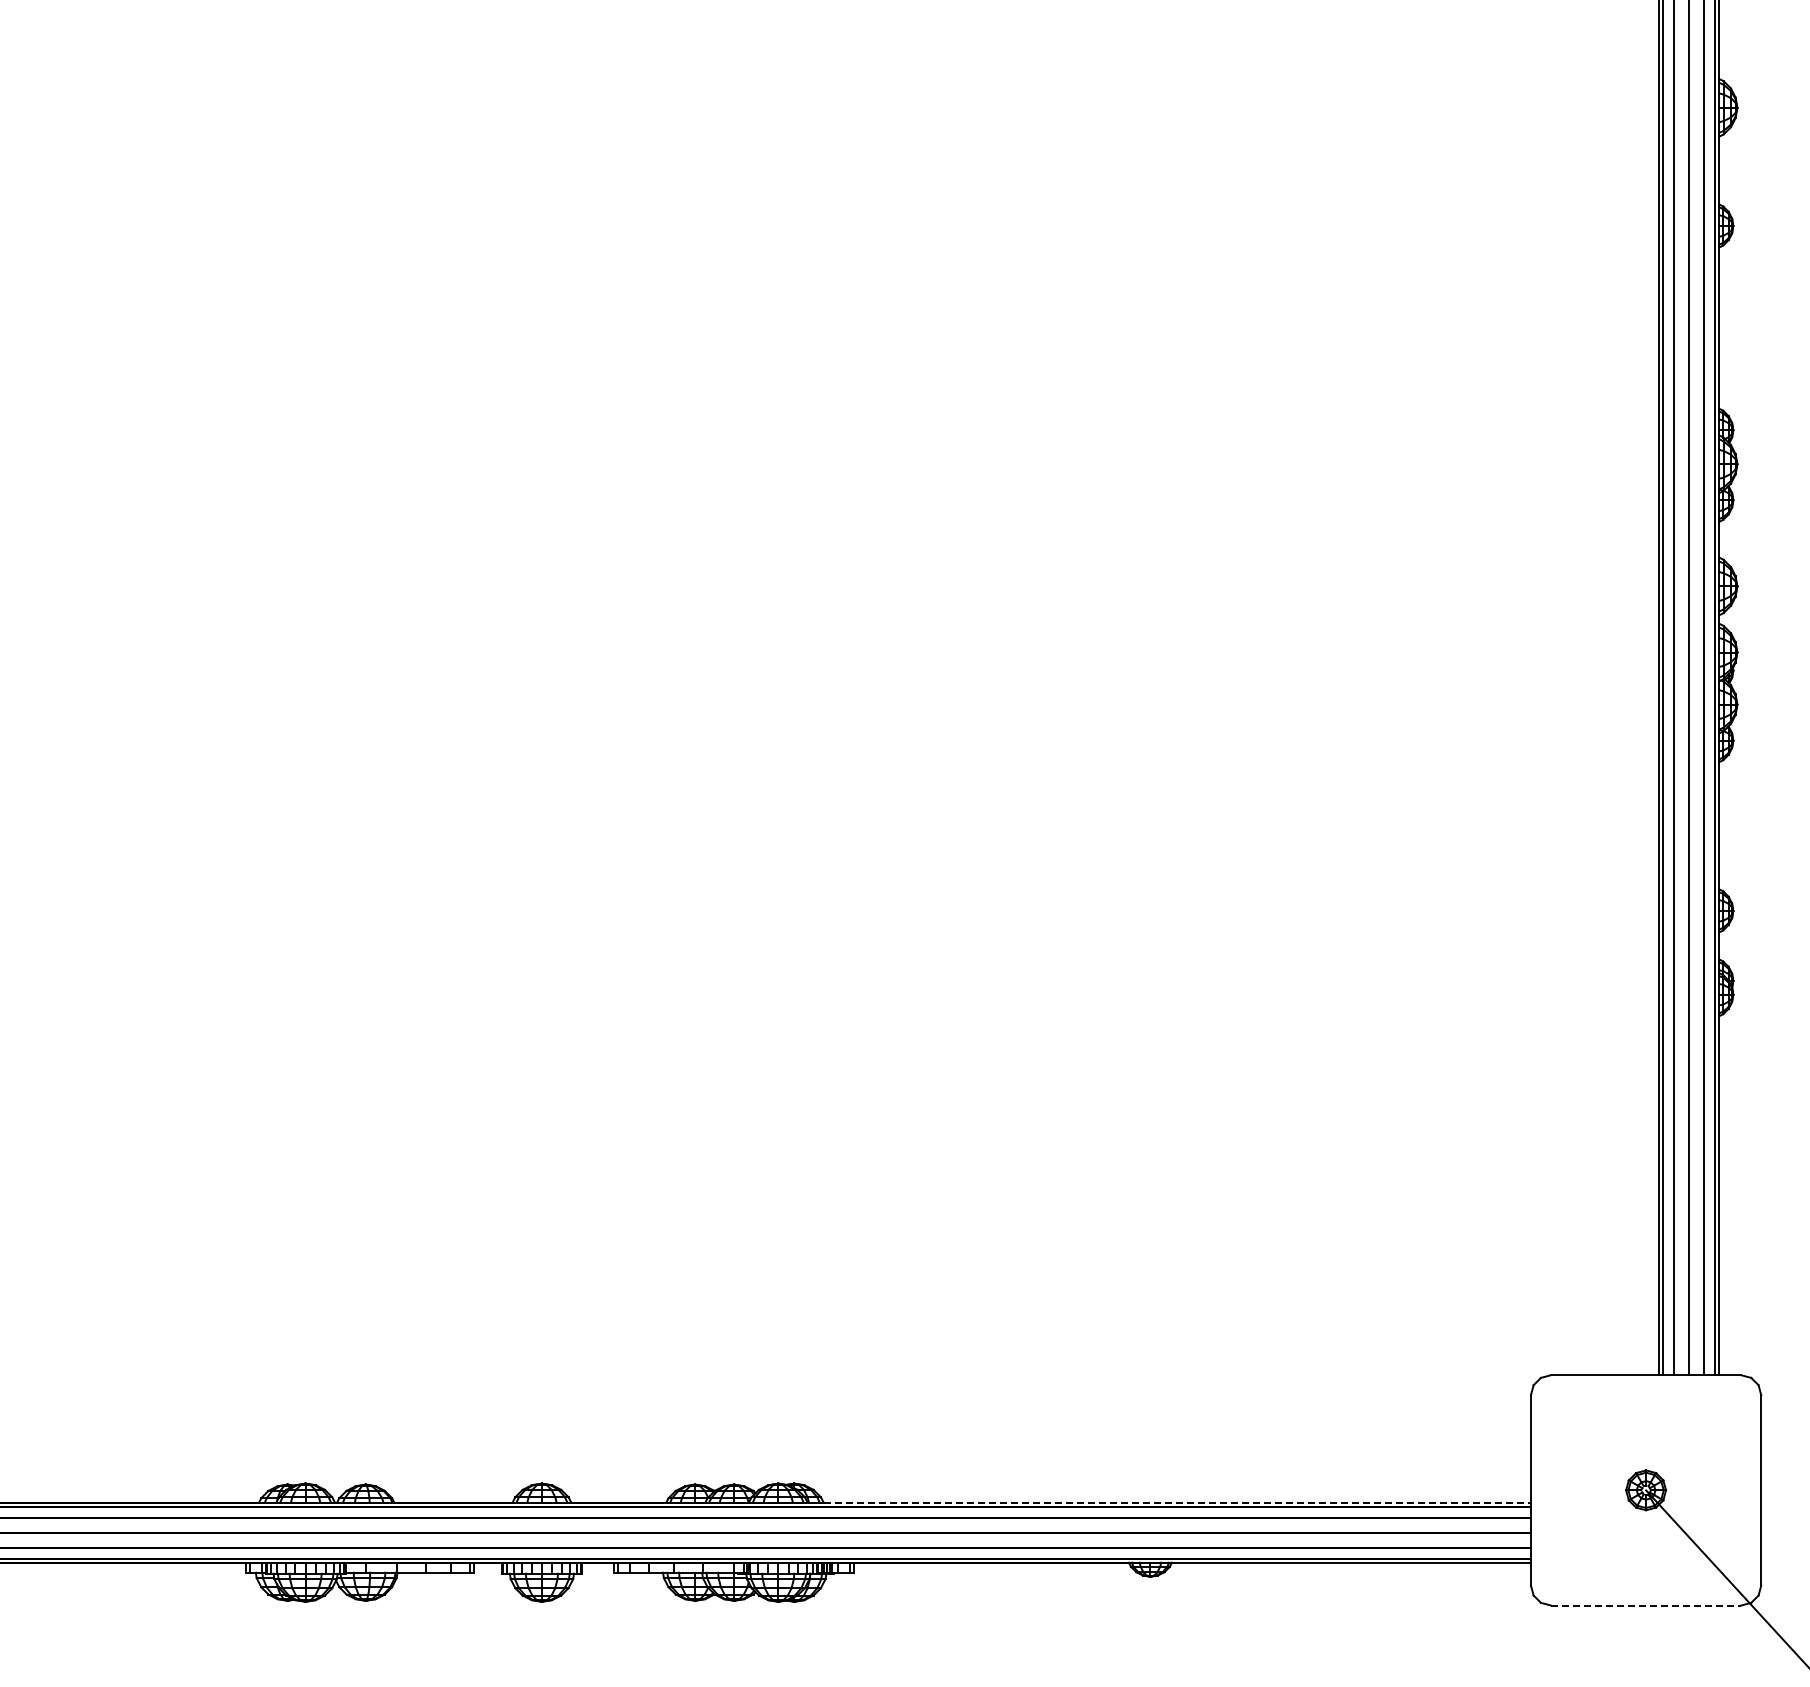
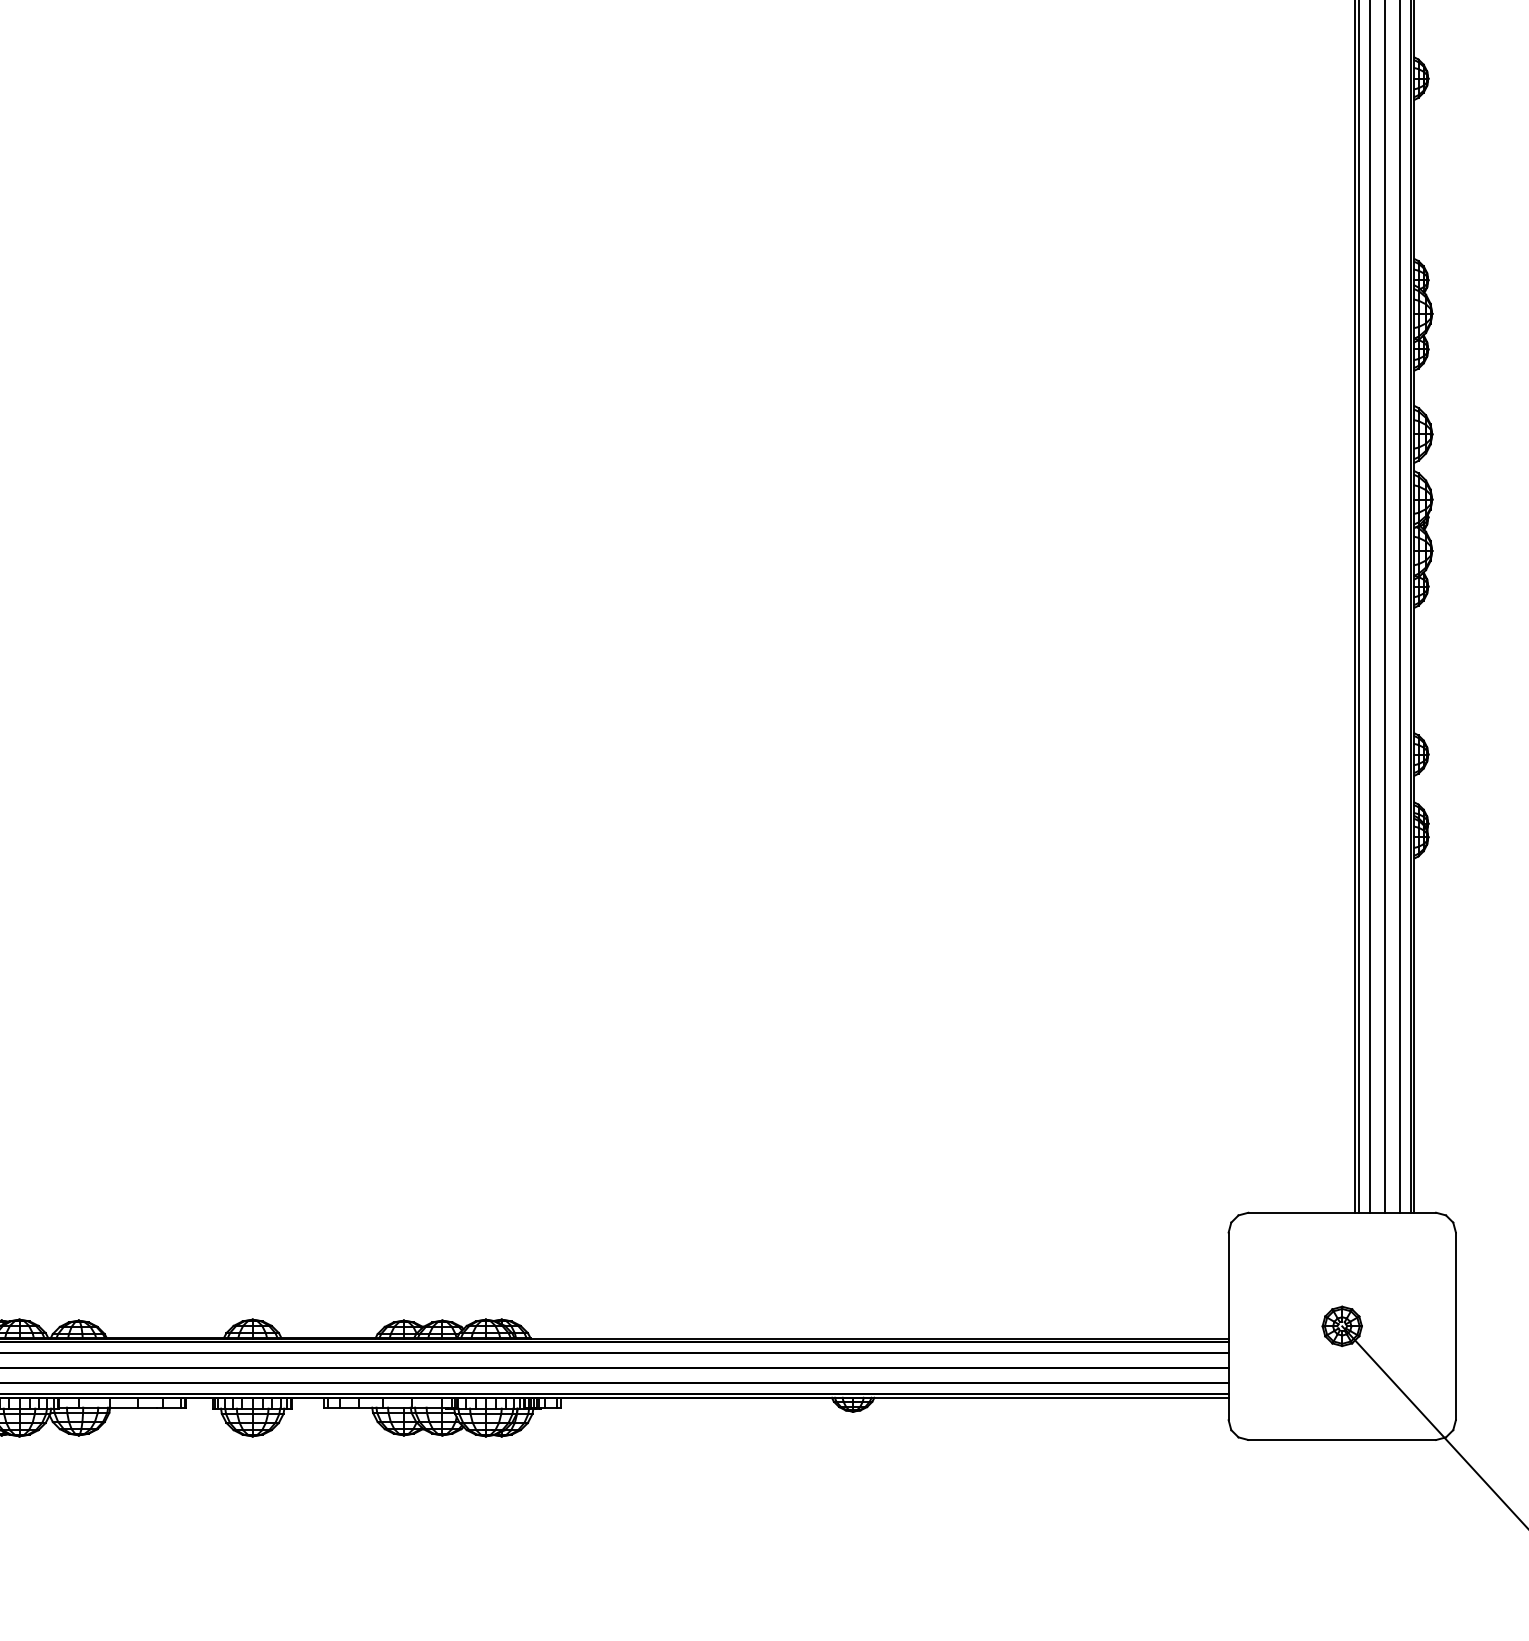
line: (1177, 1502) -> (879, 1338), dashed -> solid
line: (1646, 1605) -> (1342, 1439), dashed -> solid

